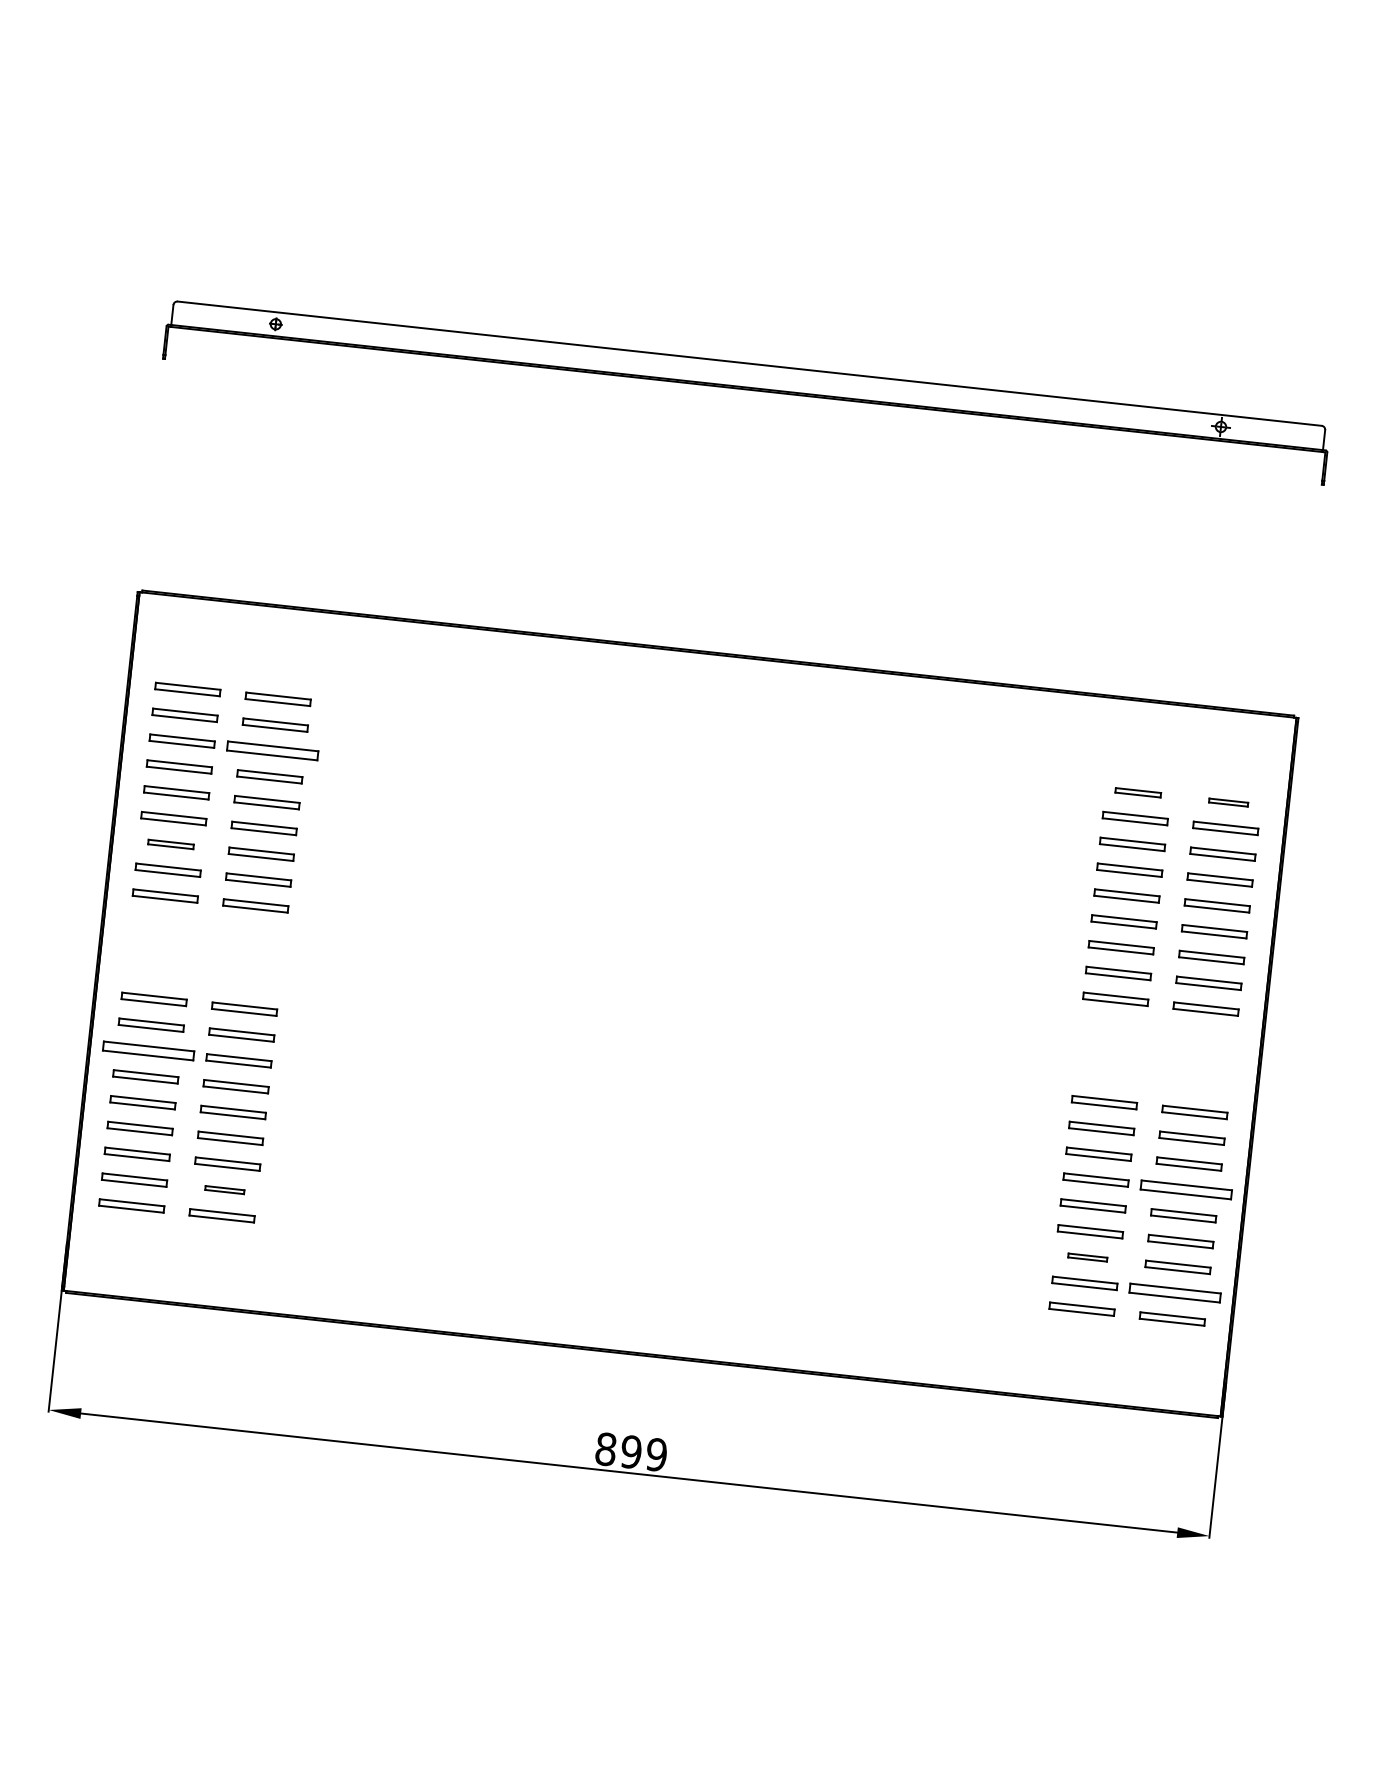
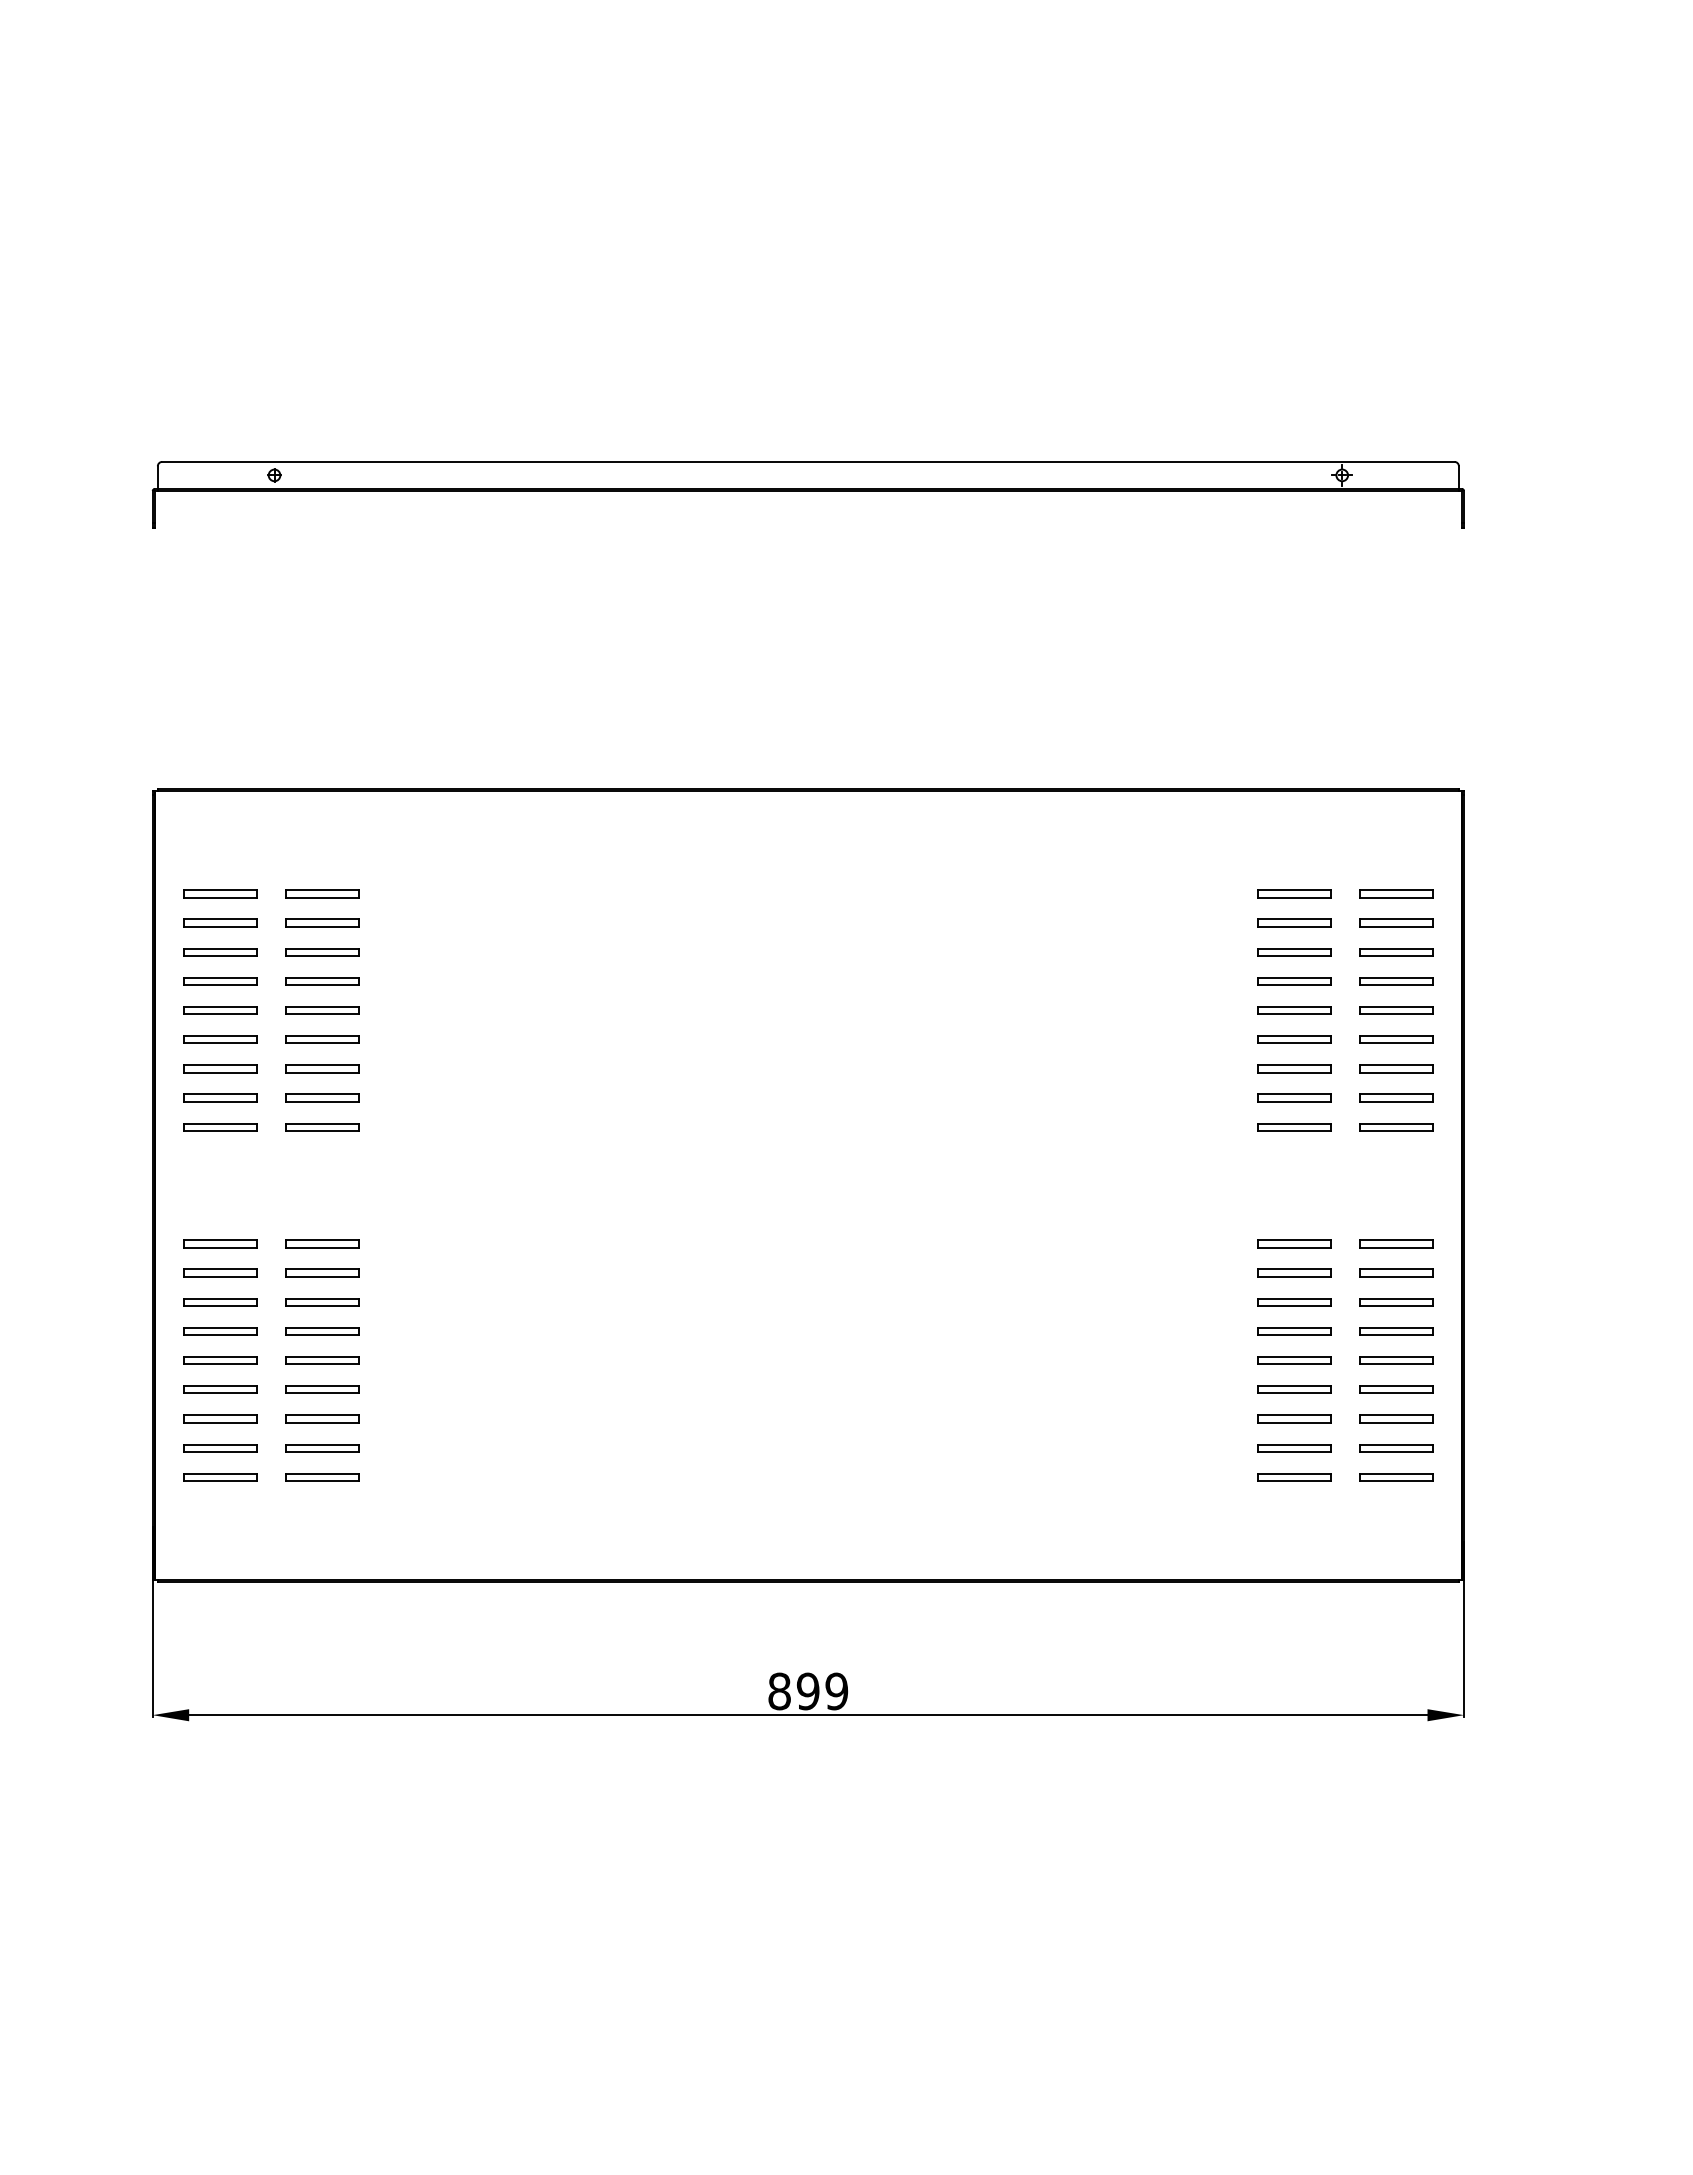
part: (272, 751) -> (322, 952), size x0.71
part: (1138, 792) -> (1294, 893), size x1.43
part: (1228, 802) -> (1396, 893), size x1.67
part: (171, 844) -> (220, 1068), size x1.43
part: (148, 1051) -> (220, 1302), size x0.71
part: (1186, 1189) -> (1396, 1331), size x0.71
part: (224, 1190) -> (322, 1448), size x1.67
part: (1088, 1257) -> (1294, 1418), size x1.67
part: (1175, 1293) -> (1396, 1448), size x0.71

